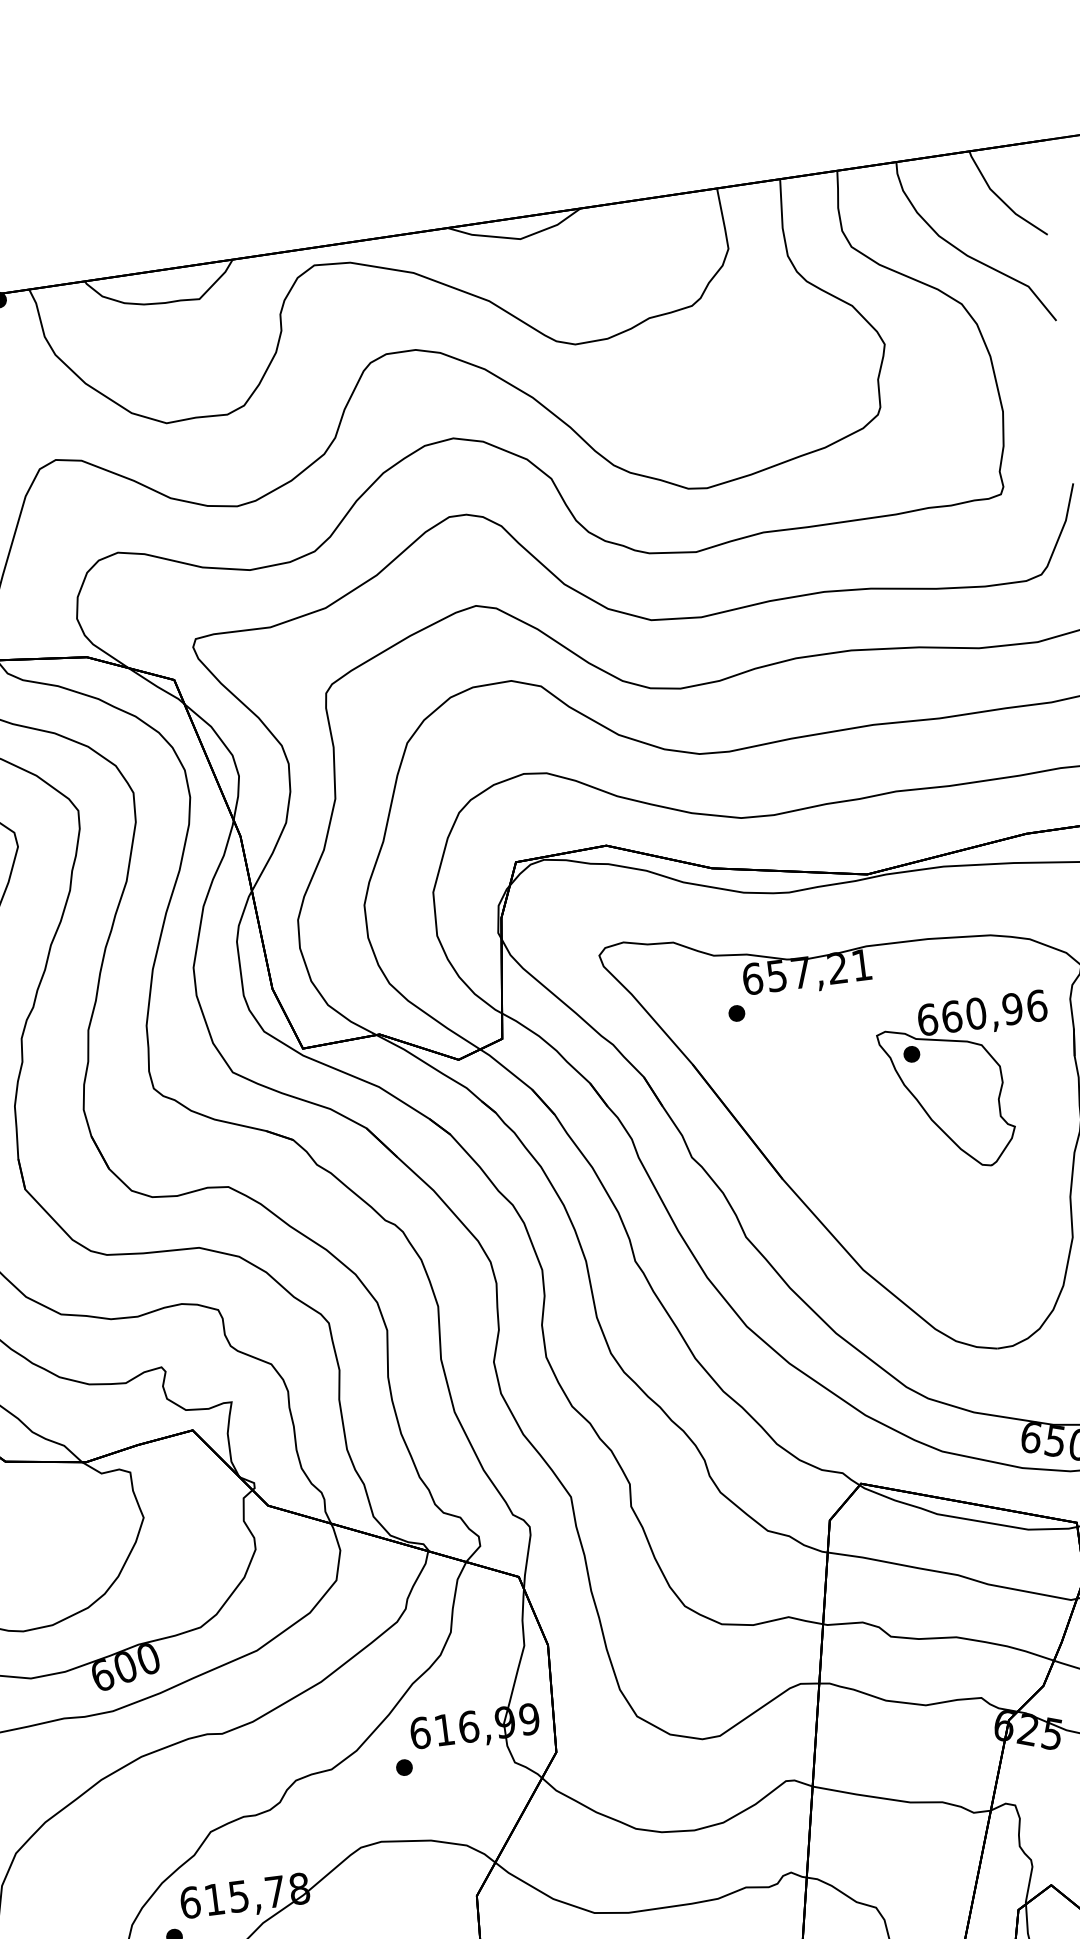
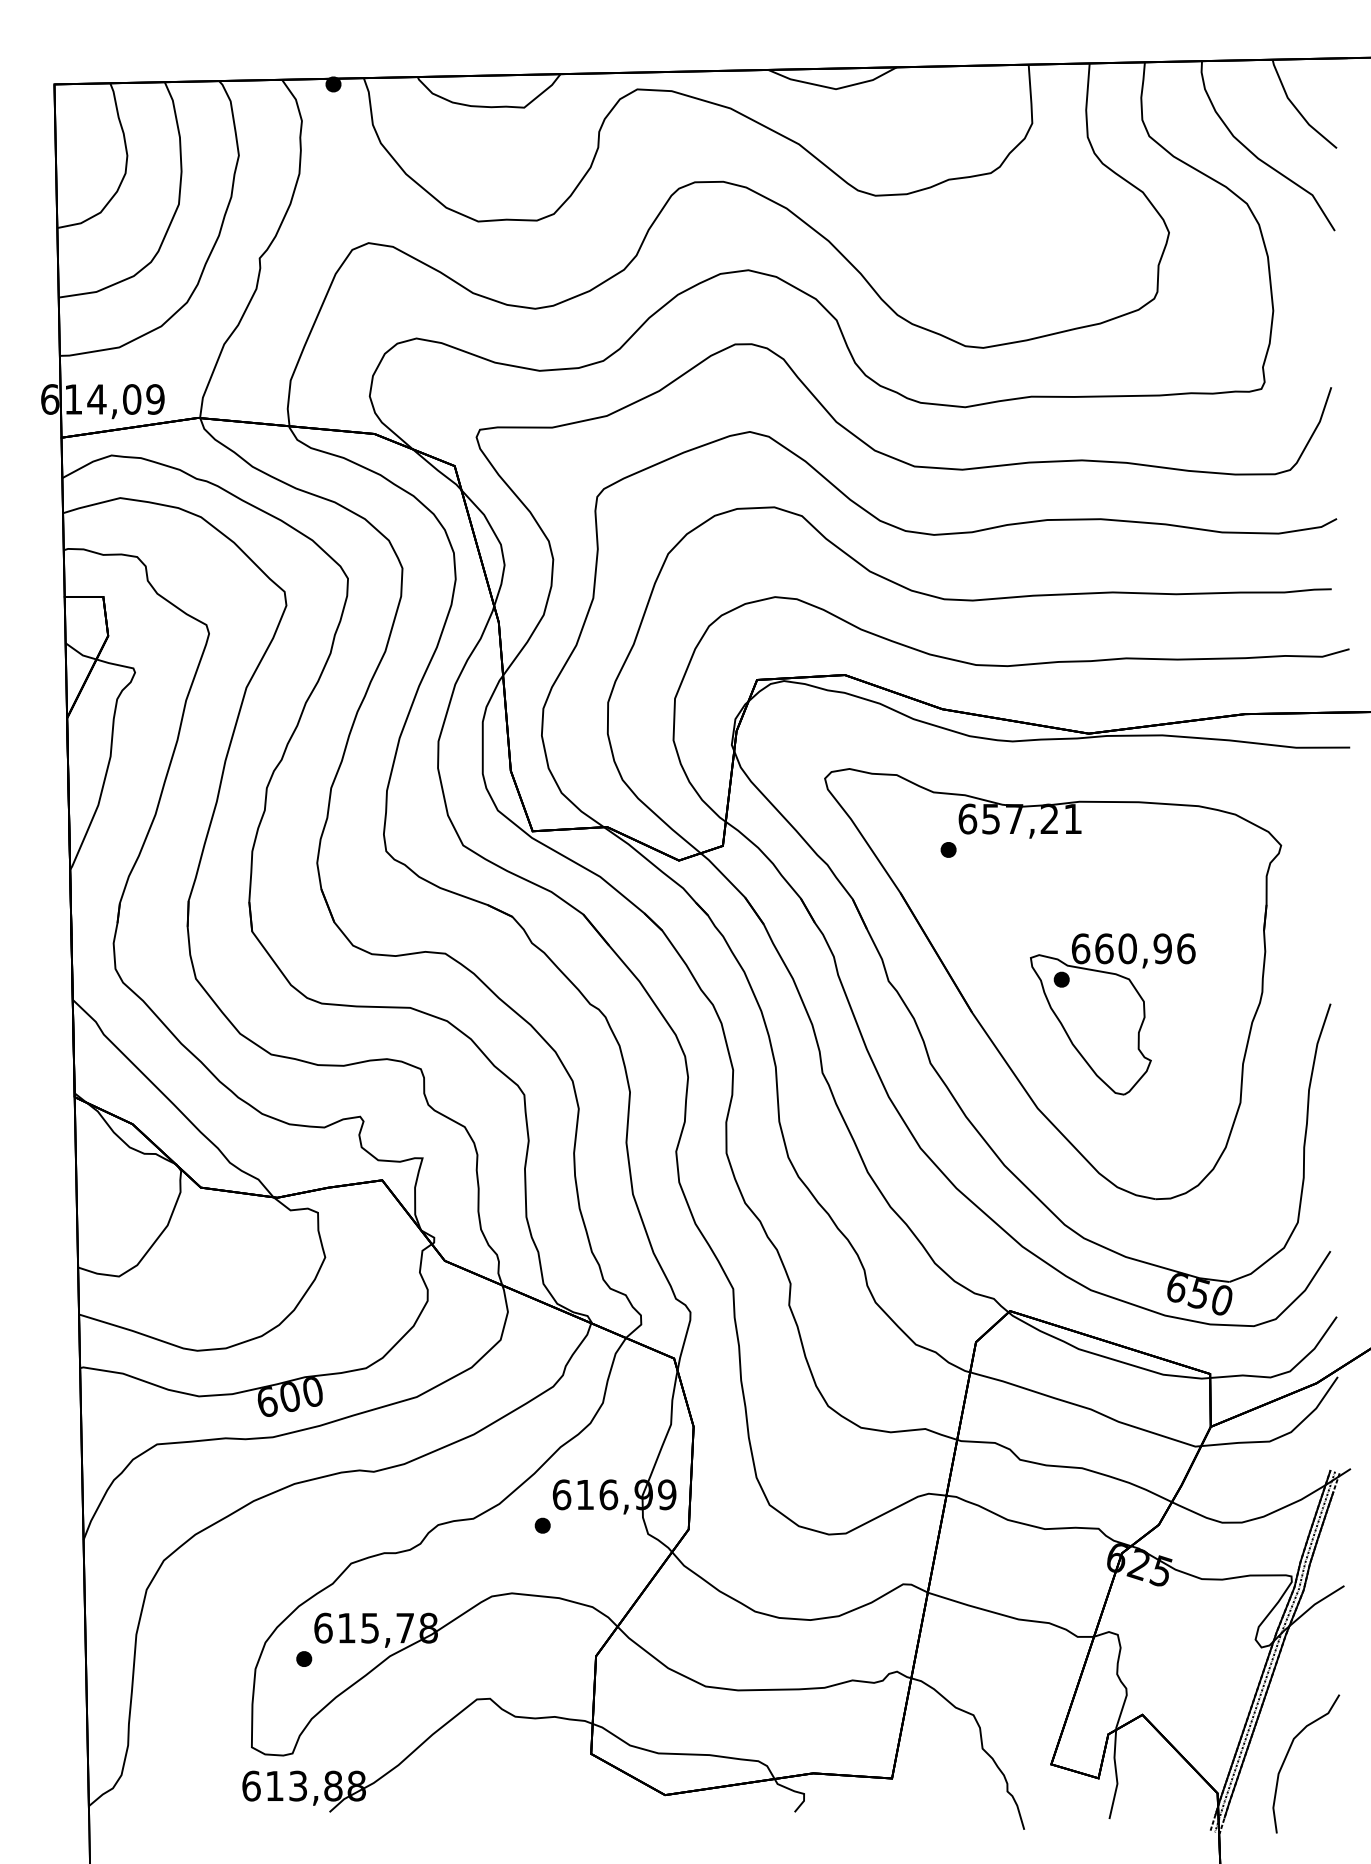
part: (969, 1083) -> (1112, 1014), moved

